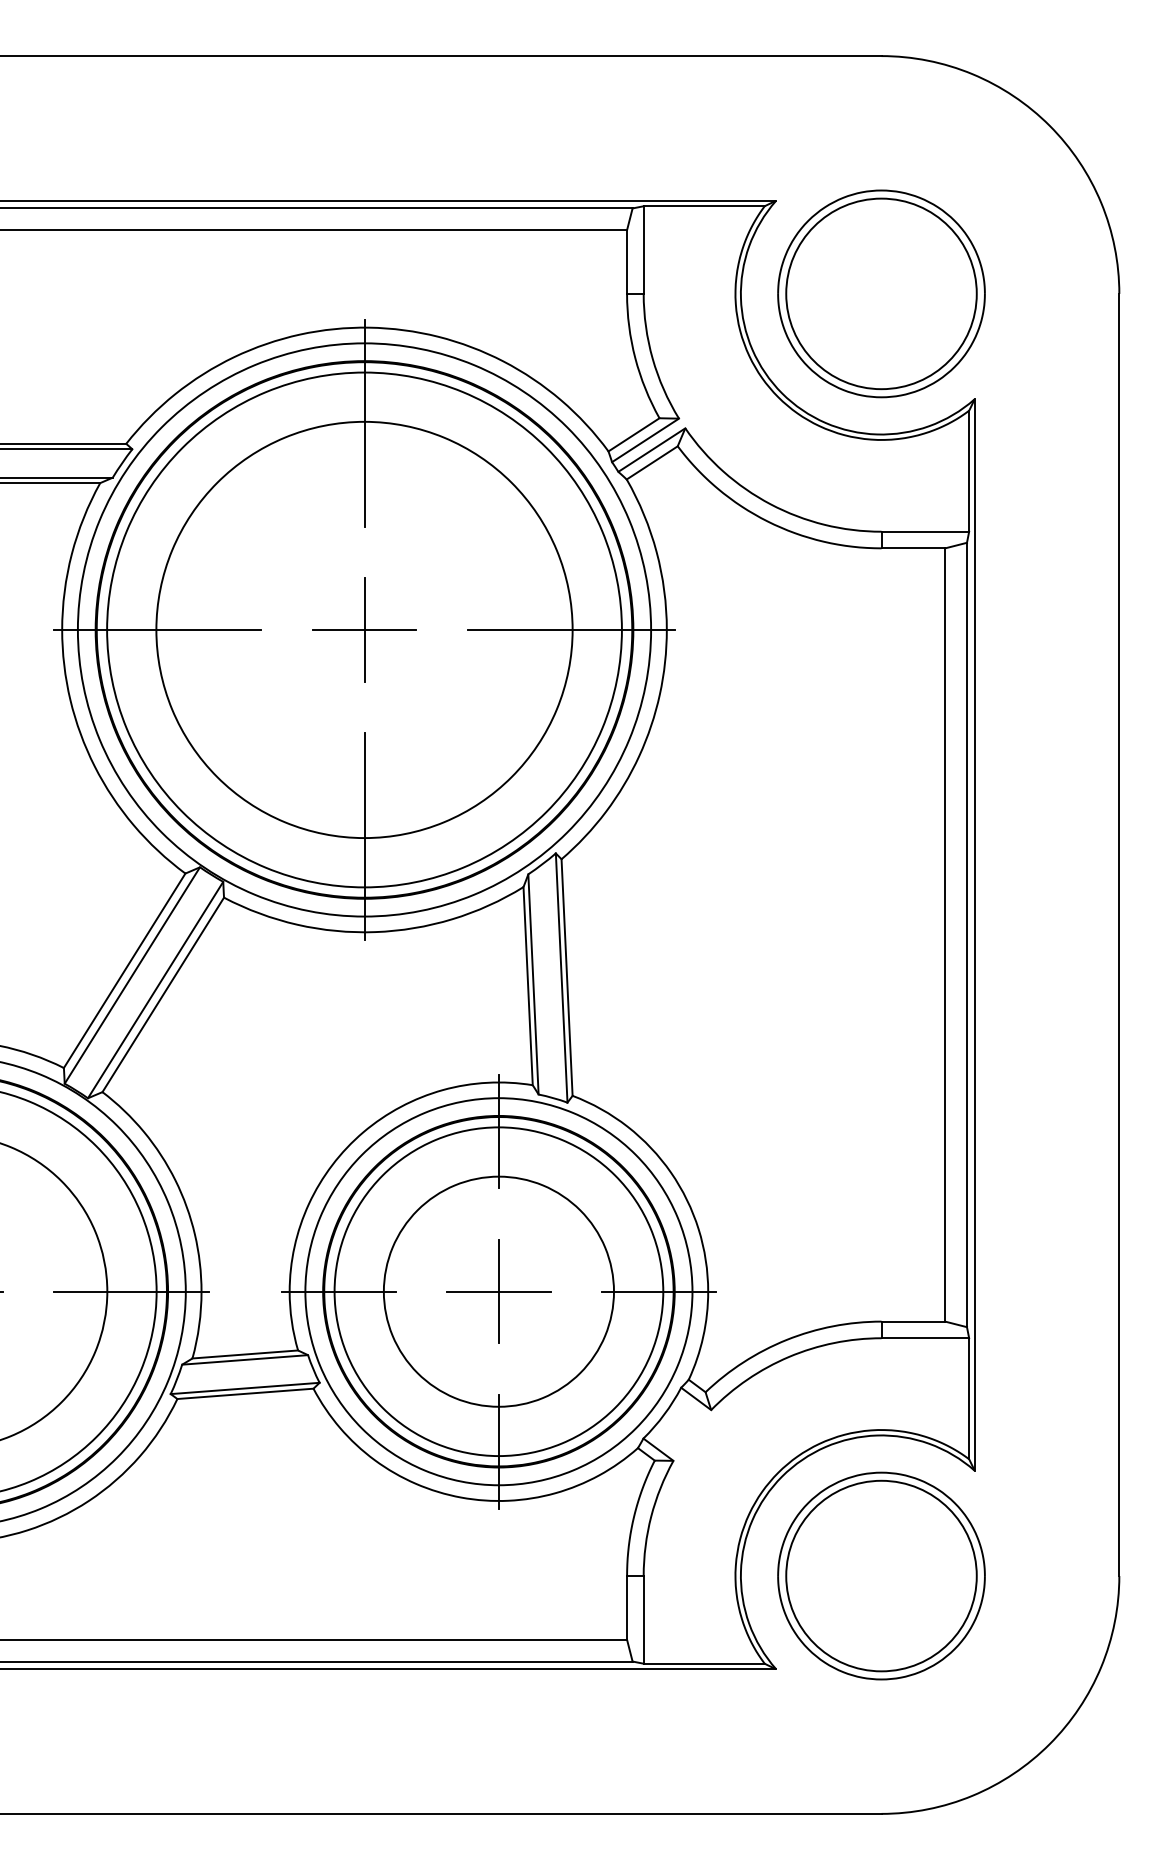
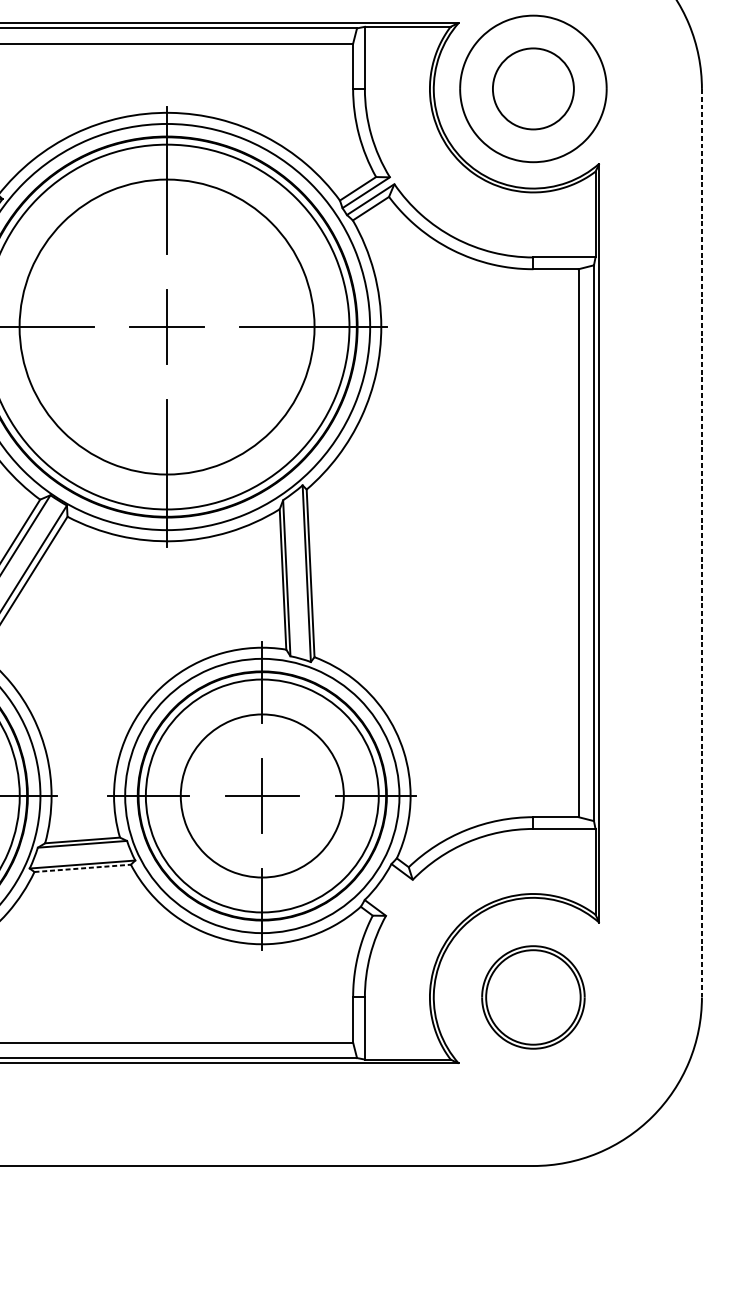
circle: (881, 293) -> (533, 88), size x0.6
line: (1119, 935) -> (702, 543), solid -> dashed
line: (245, 1393) -> (82, 868), solid -> dashed
part: (881, 1575) -> (533, 997), size x0.7

